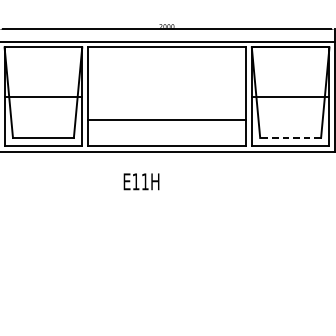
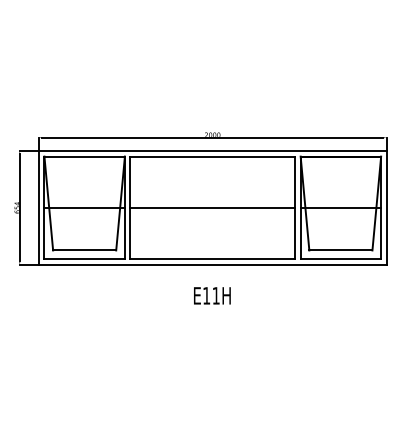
line: (166, 119) -> (212, 207), moved
line: (290, 138) -> (340, 250), dashed -> solid
text: (141, 181) -> (212, 295), moved

